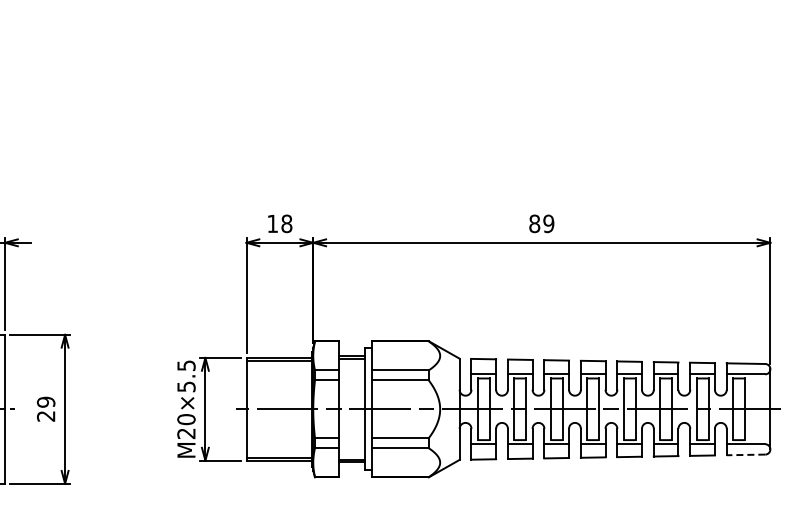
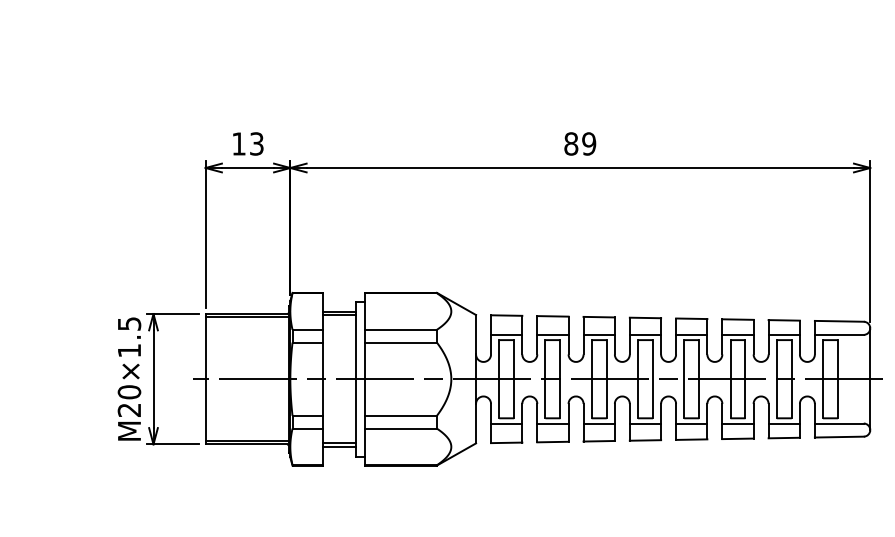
text: (286, 223) -> (256, 143), 18 -> 13
text: (186, 386) -> (129, 350), M20×5.5 -> M20×1.5
line: (745, 454) -> (838, 436), dashed -> solid

